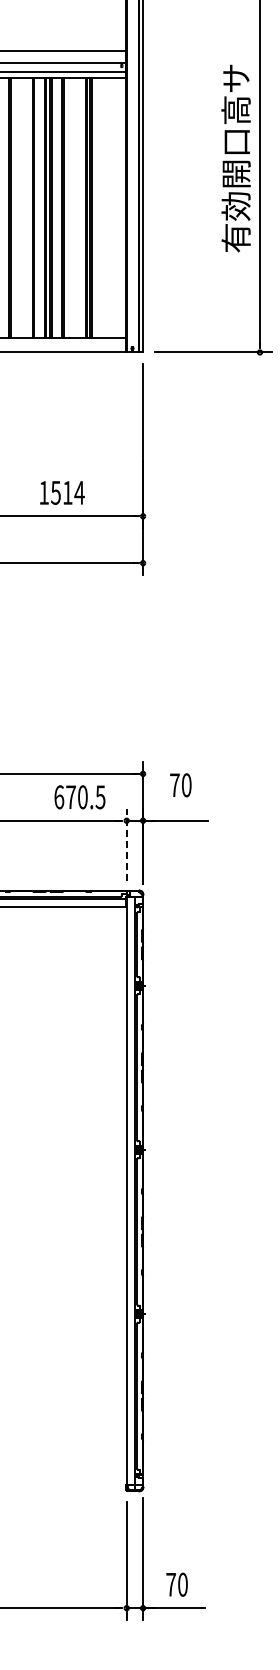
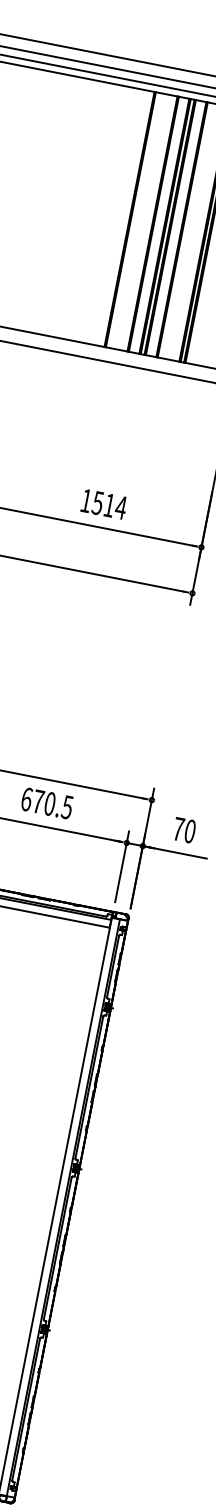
text: (62, 492) -> (104, 504), moved
text: (180, 785) -> (184, 830), moved
text: (79, 797) -> (46, 803), moved
line: (126, 845) -> (121, 867), dashed -> solid

